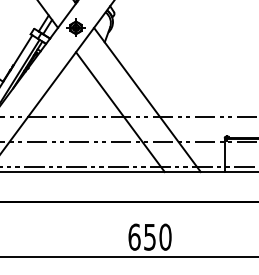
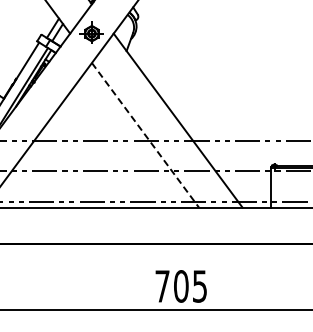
line: (120, 112) -> (145, 135), solid -> dashed
text: (150, 237) -> (181, 286), 650 -> 705

